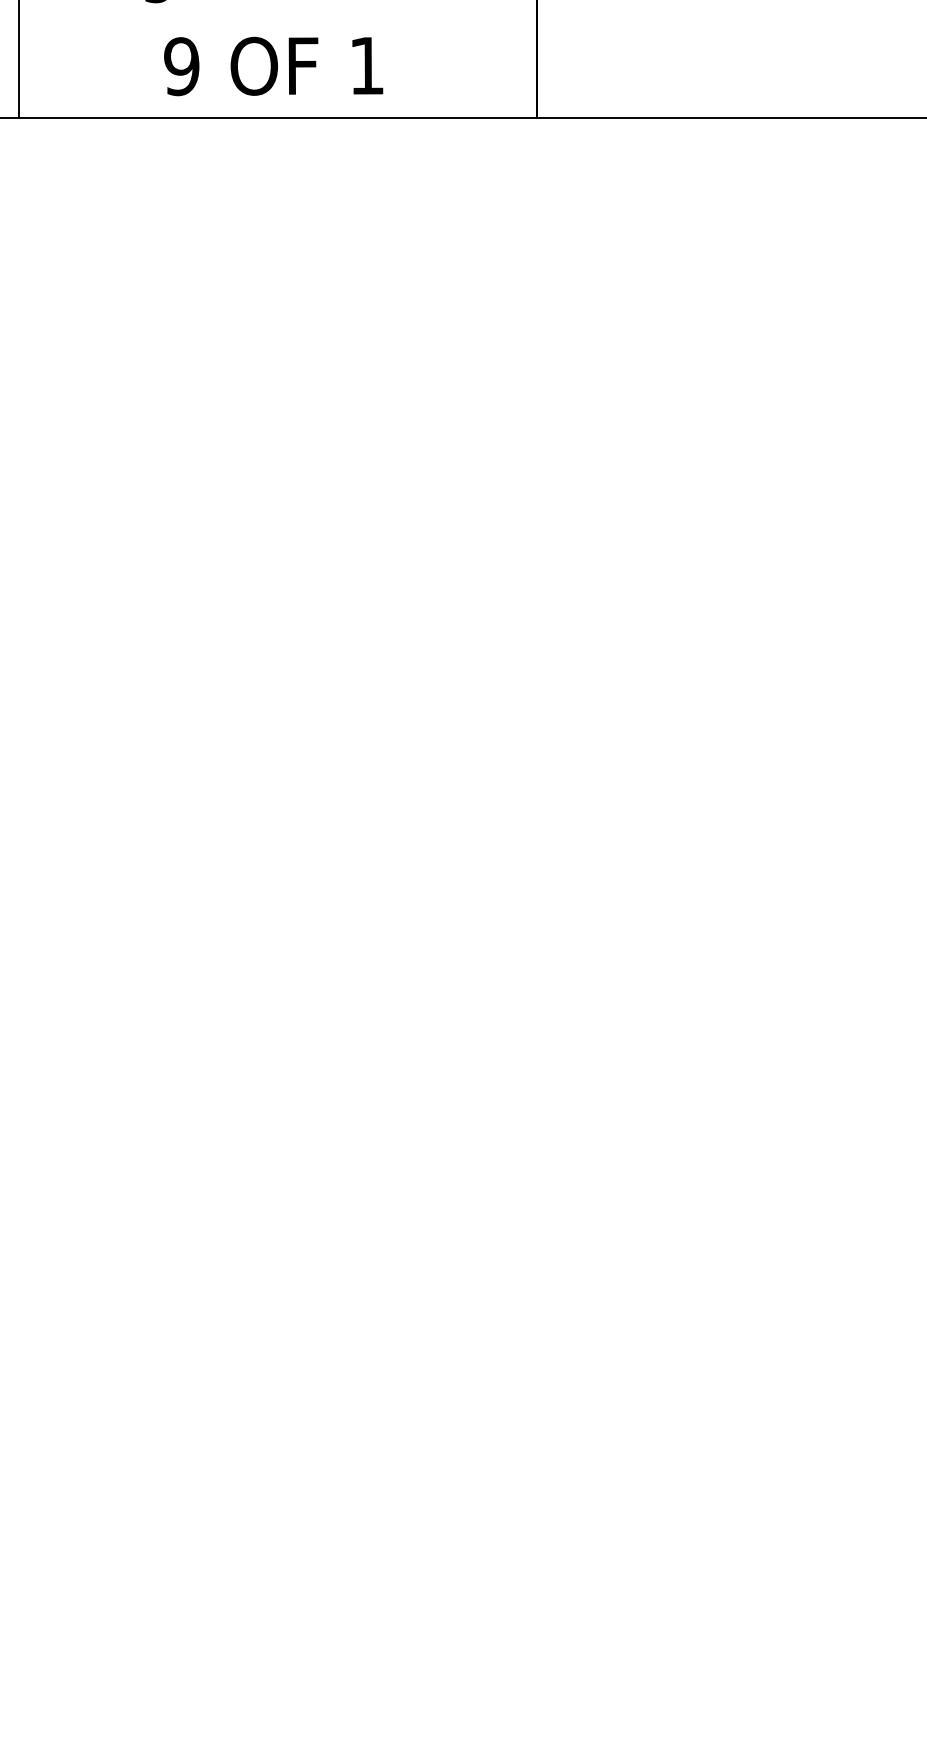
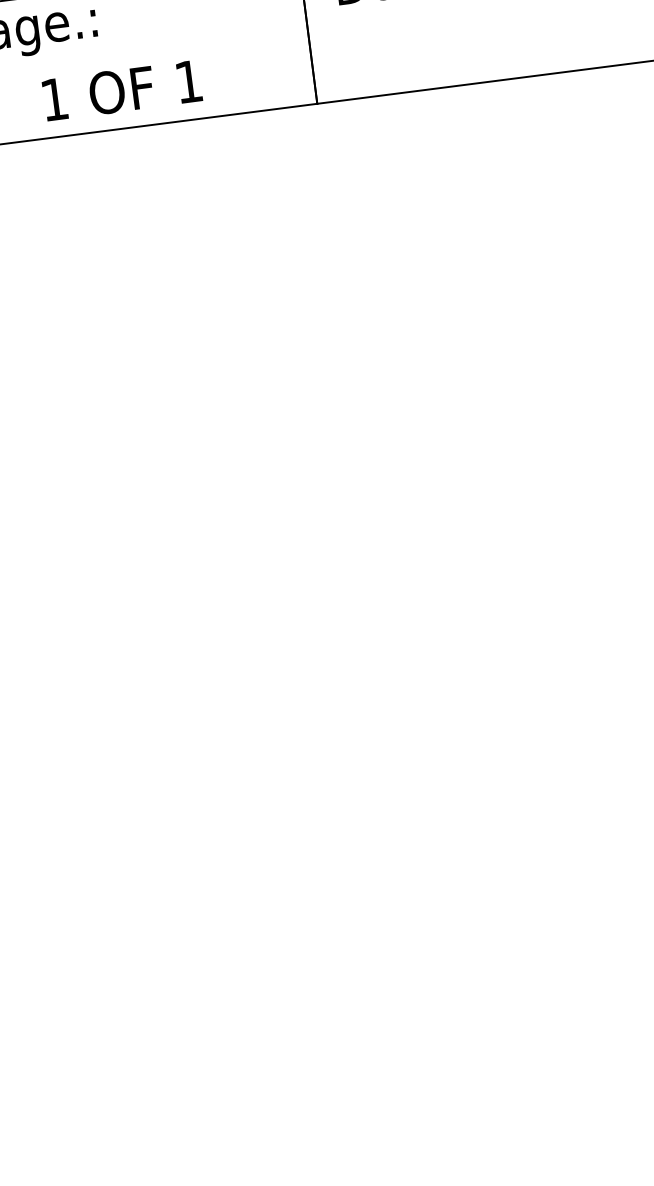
text: (181, 66) -> (54, 99), 9 -> 1

